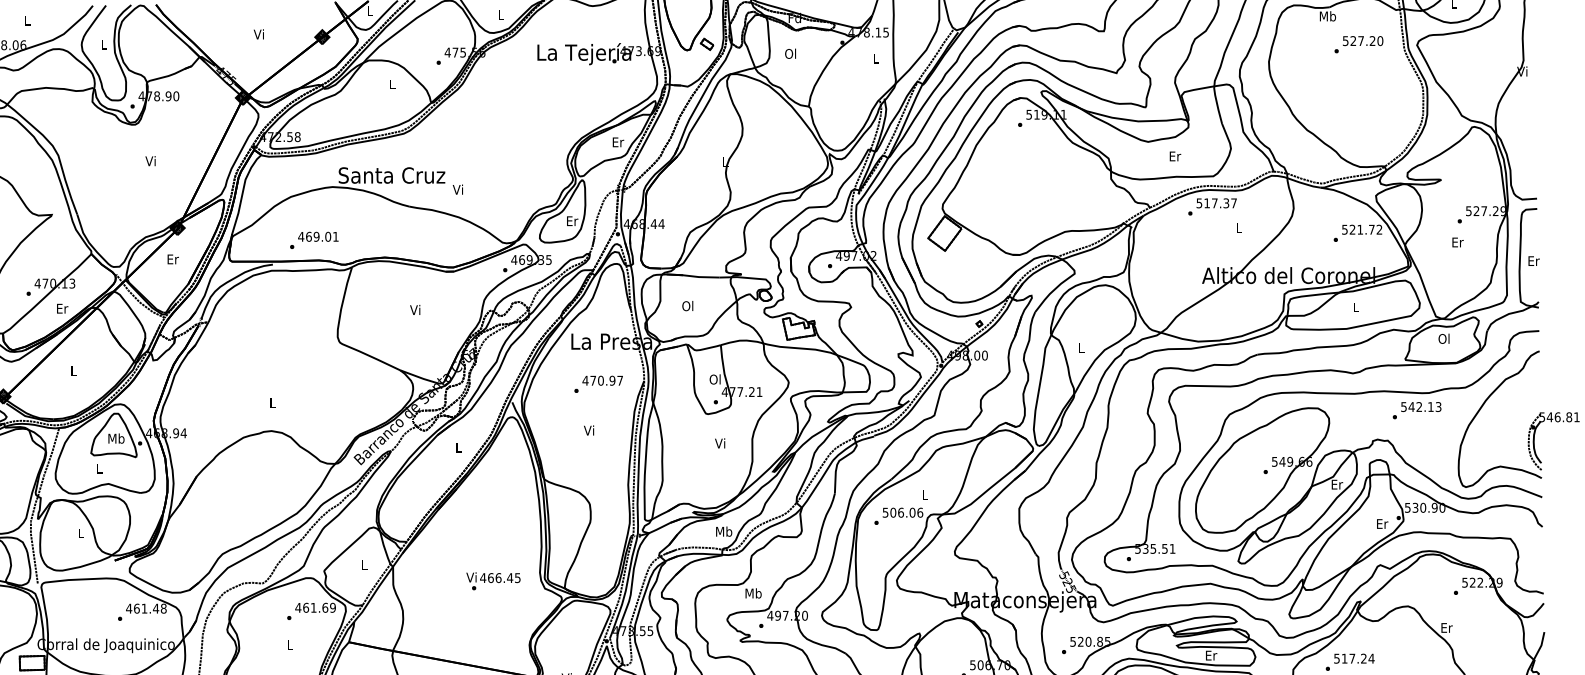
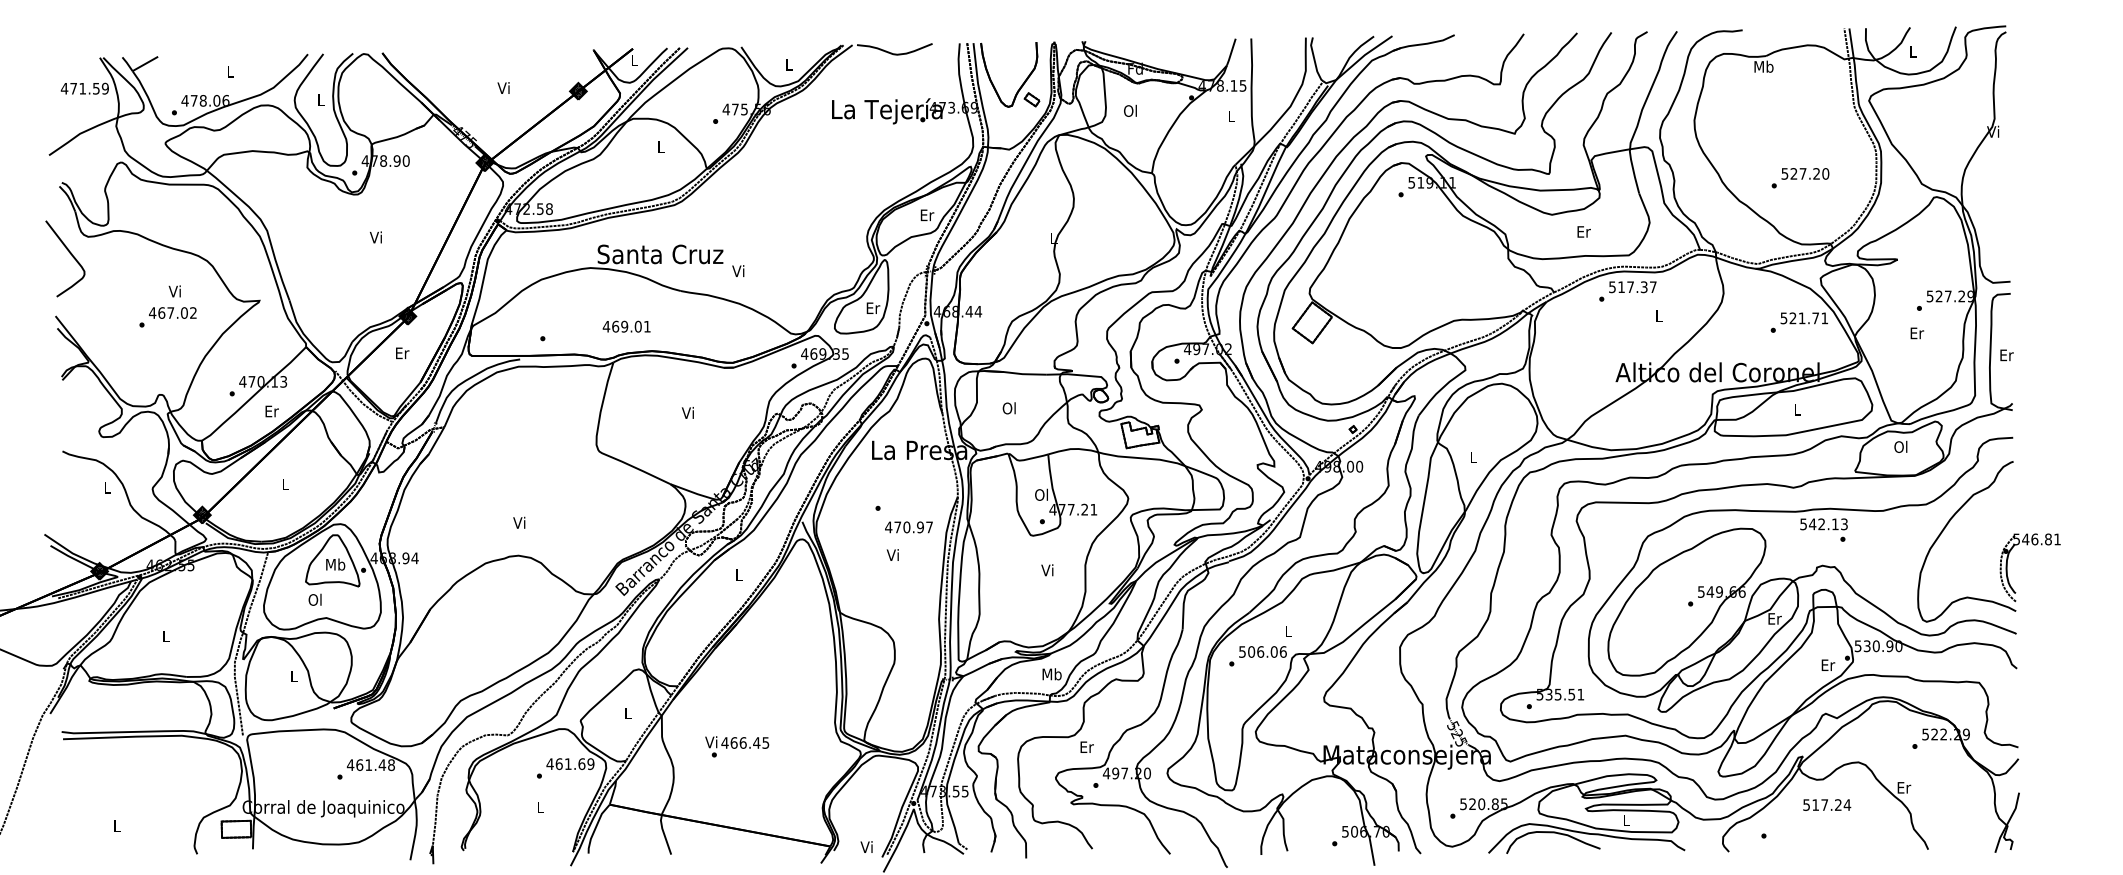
text: (1358, 44) -> (1800, 178), moved
text: (1379, 229) -> (1824, 318), 521.72 -> 521.71
text: (318, 236) -> (626, 326), moved
text: (602, 380) -> (908, 527), moved
text: (272, 402) -> (519, 522), L -> Vi
text: (1420, 407) -> (1823, 524), moved
text: (98, 468) -> (314, 599), L -> Ol
text: (493, 581) -> (737, 746), moved
text: (753, 593) -> (1086, 747), Mb -> Er
text: (1211, 655) -> (1626, 820), Er -> L
text: (1354, 658) -> (1827, 804), moved

